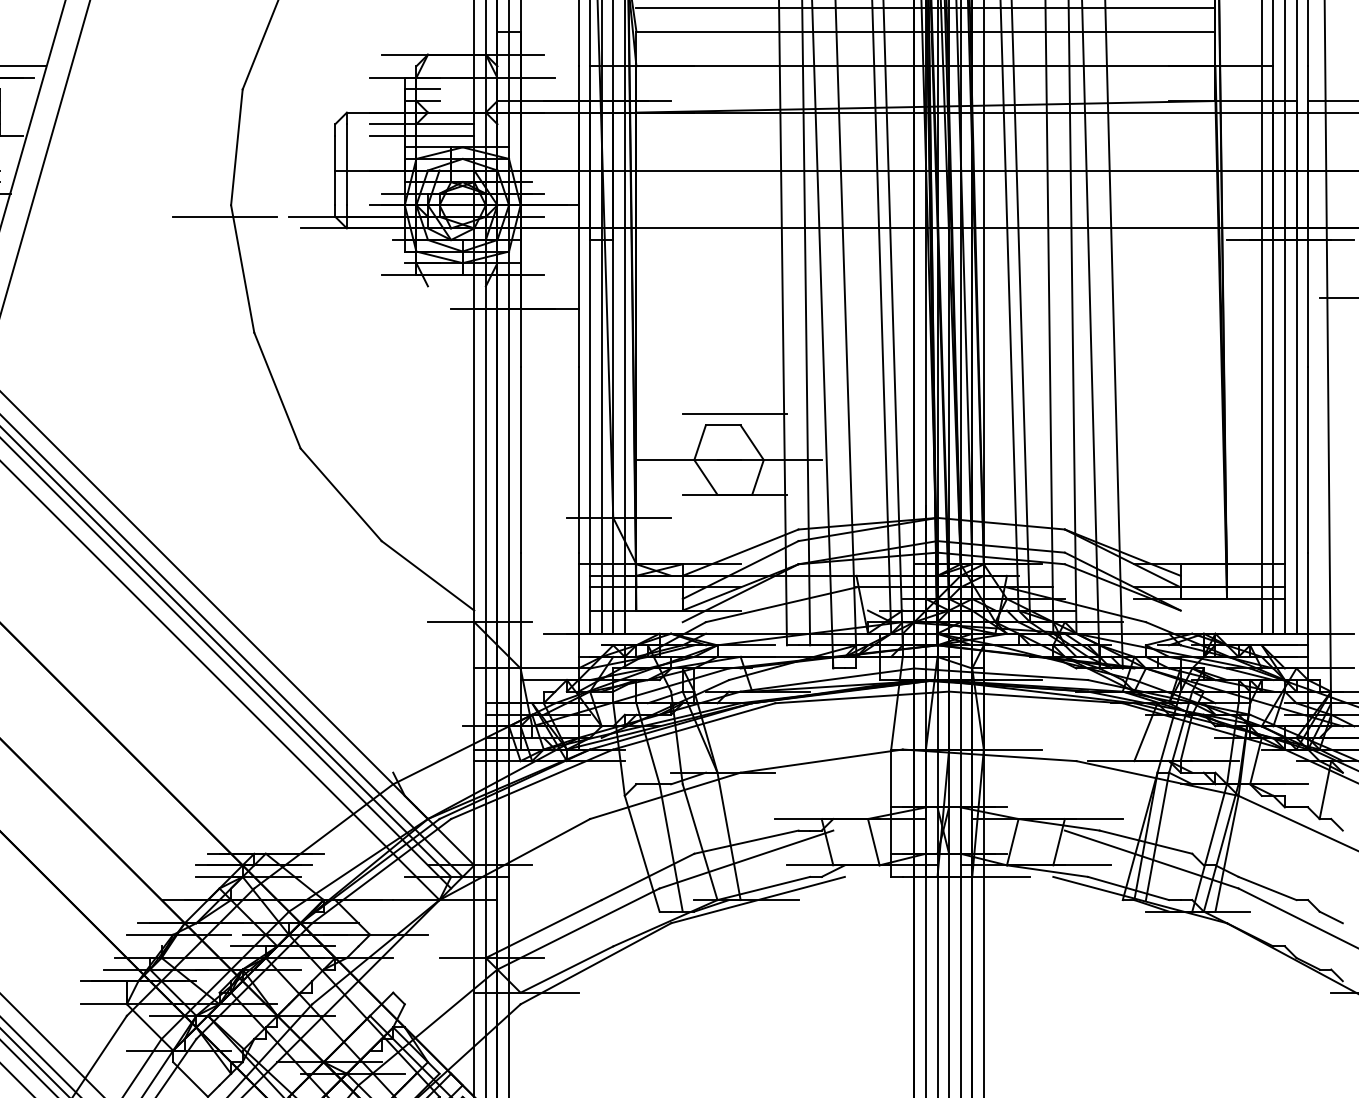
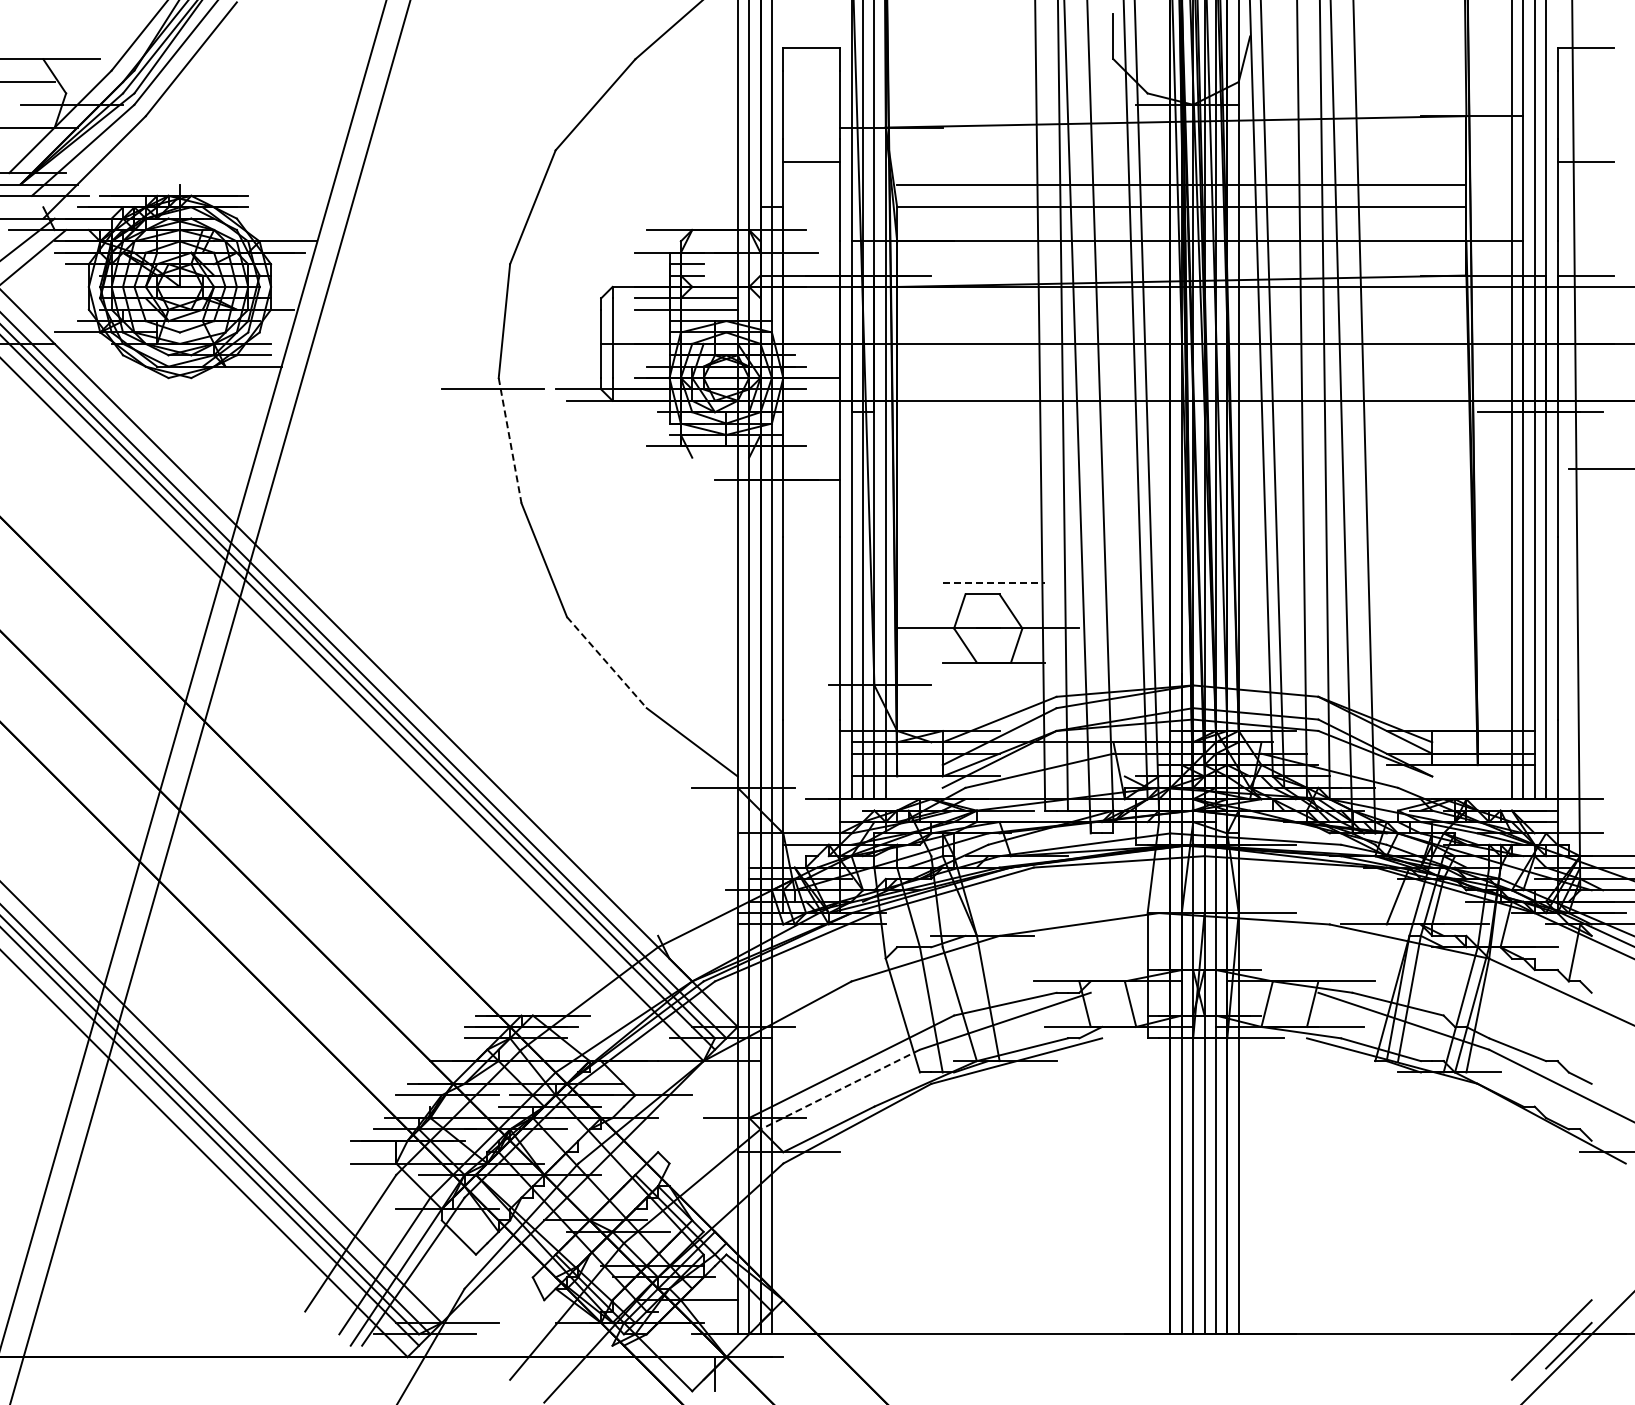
line: (243, 268) -> (510, 440), solid -> dashed
line: (735, 413) -> (994, 582), solid -> dashed
line: (340, 494) -> (606, 662), solid -> dashed
line: (577, 928) -> (839, 1089), solid -> dashed

